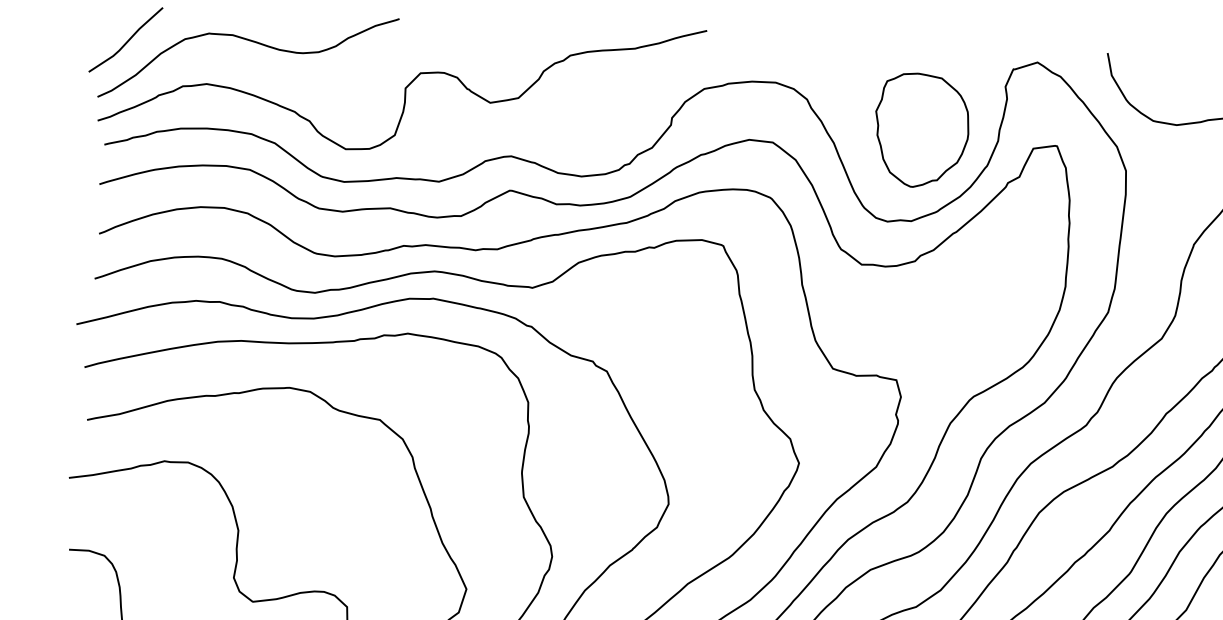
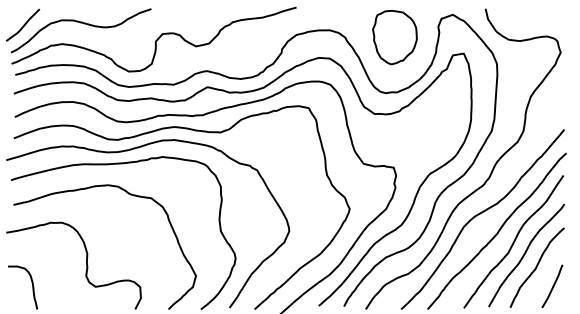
part: (921, 130) -> (394, 37), moved

